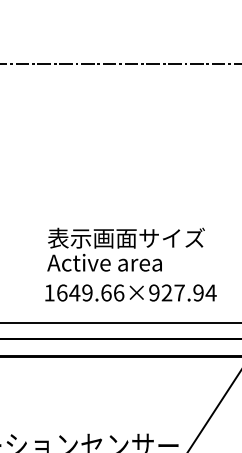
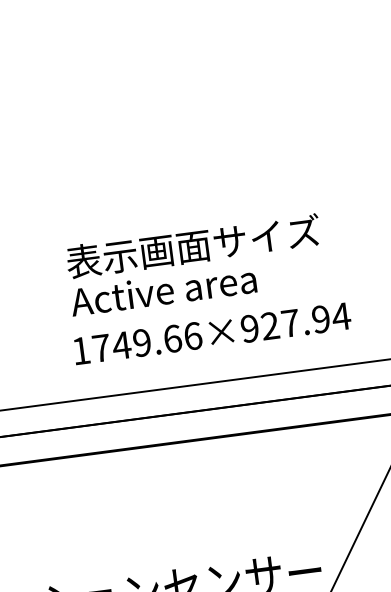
text: (62, 292) -> (101, 347), 1649.66×927.94 -> 1749.66×927.94

